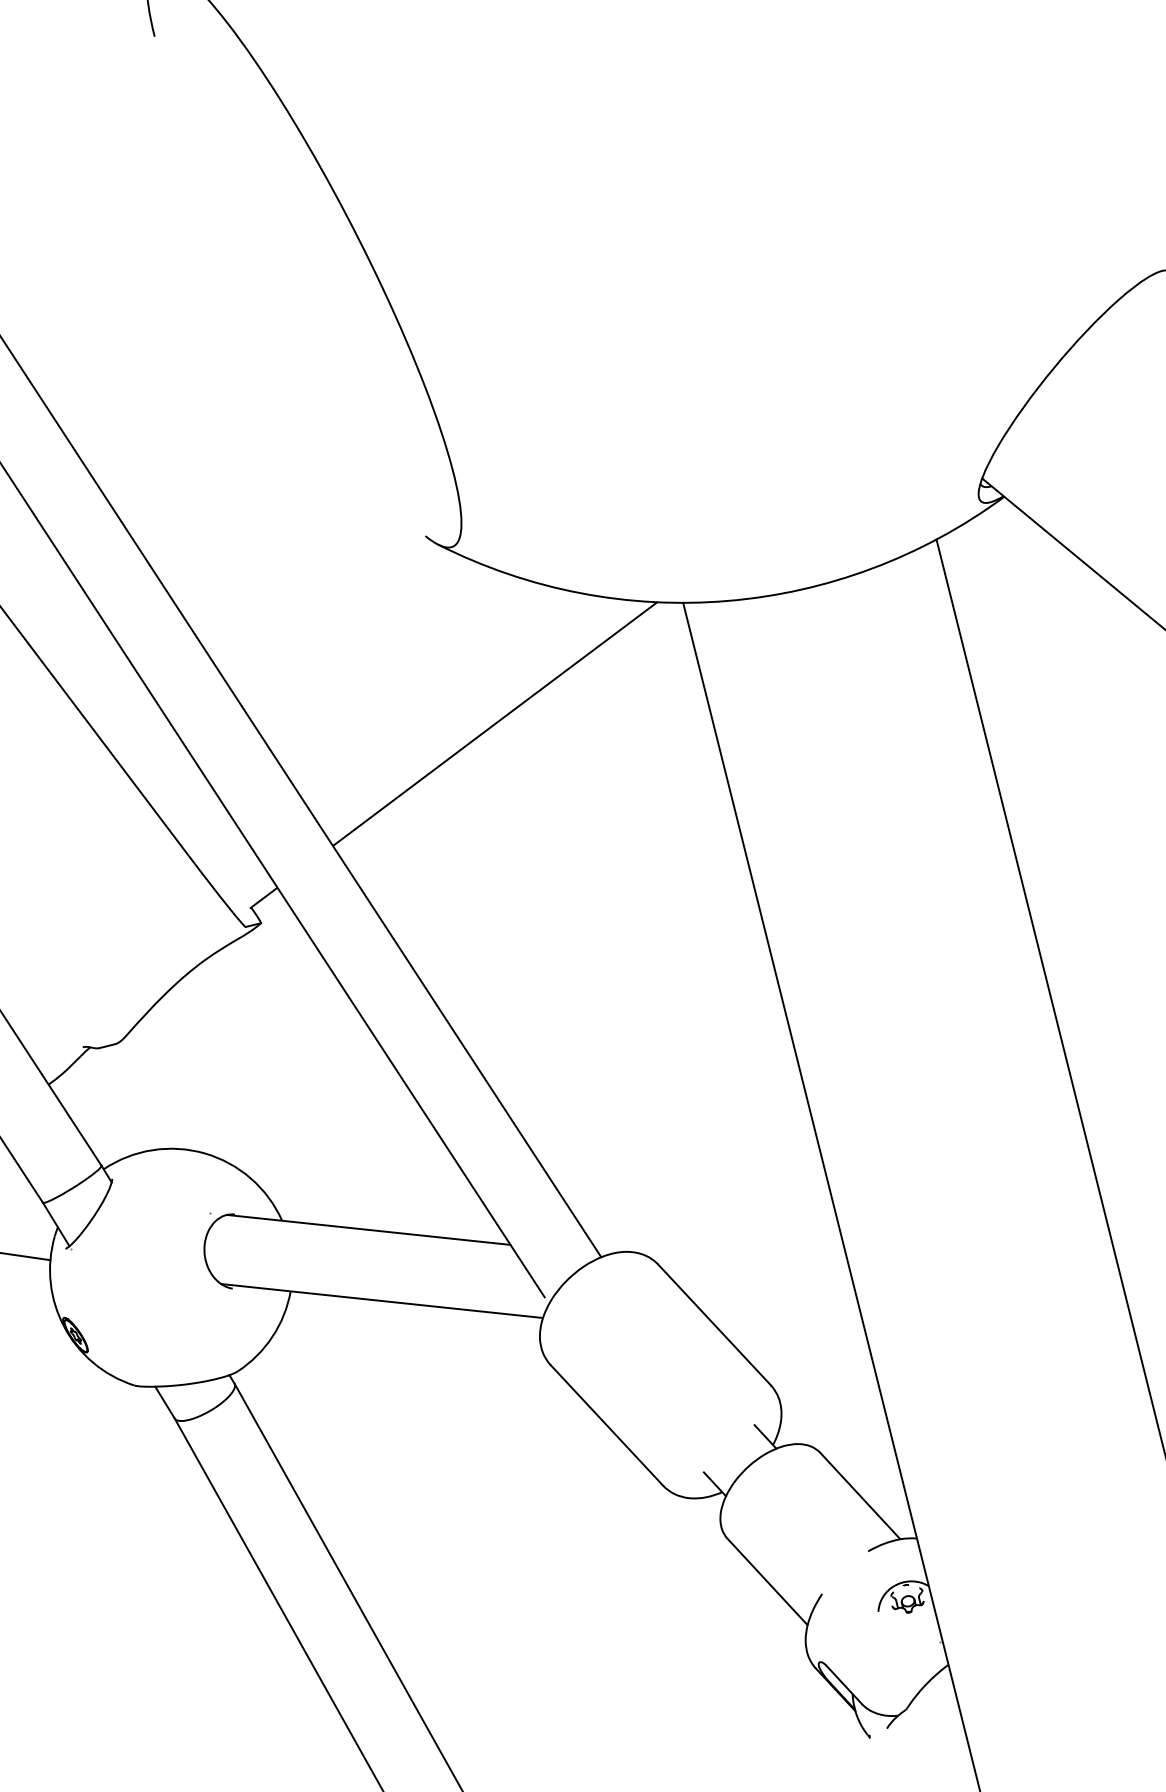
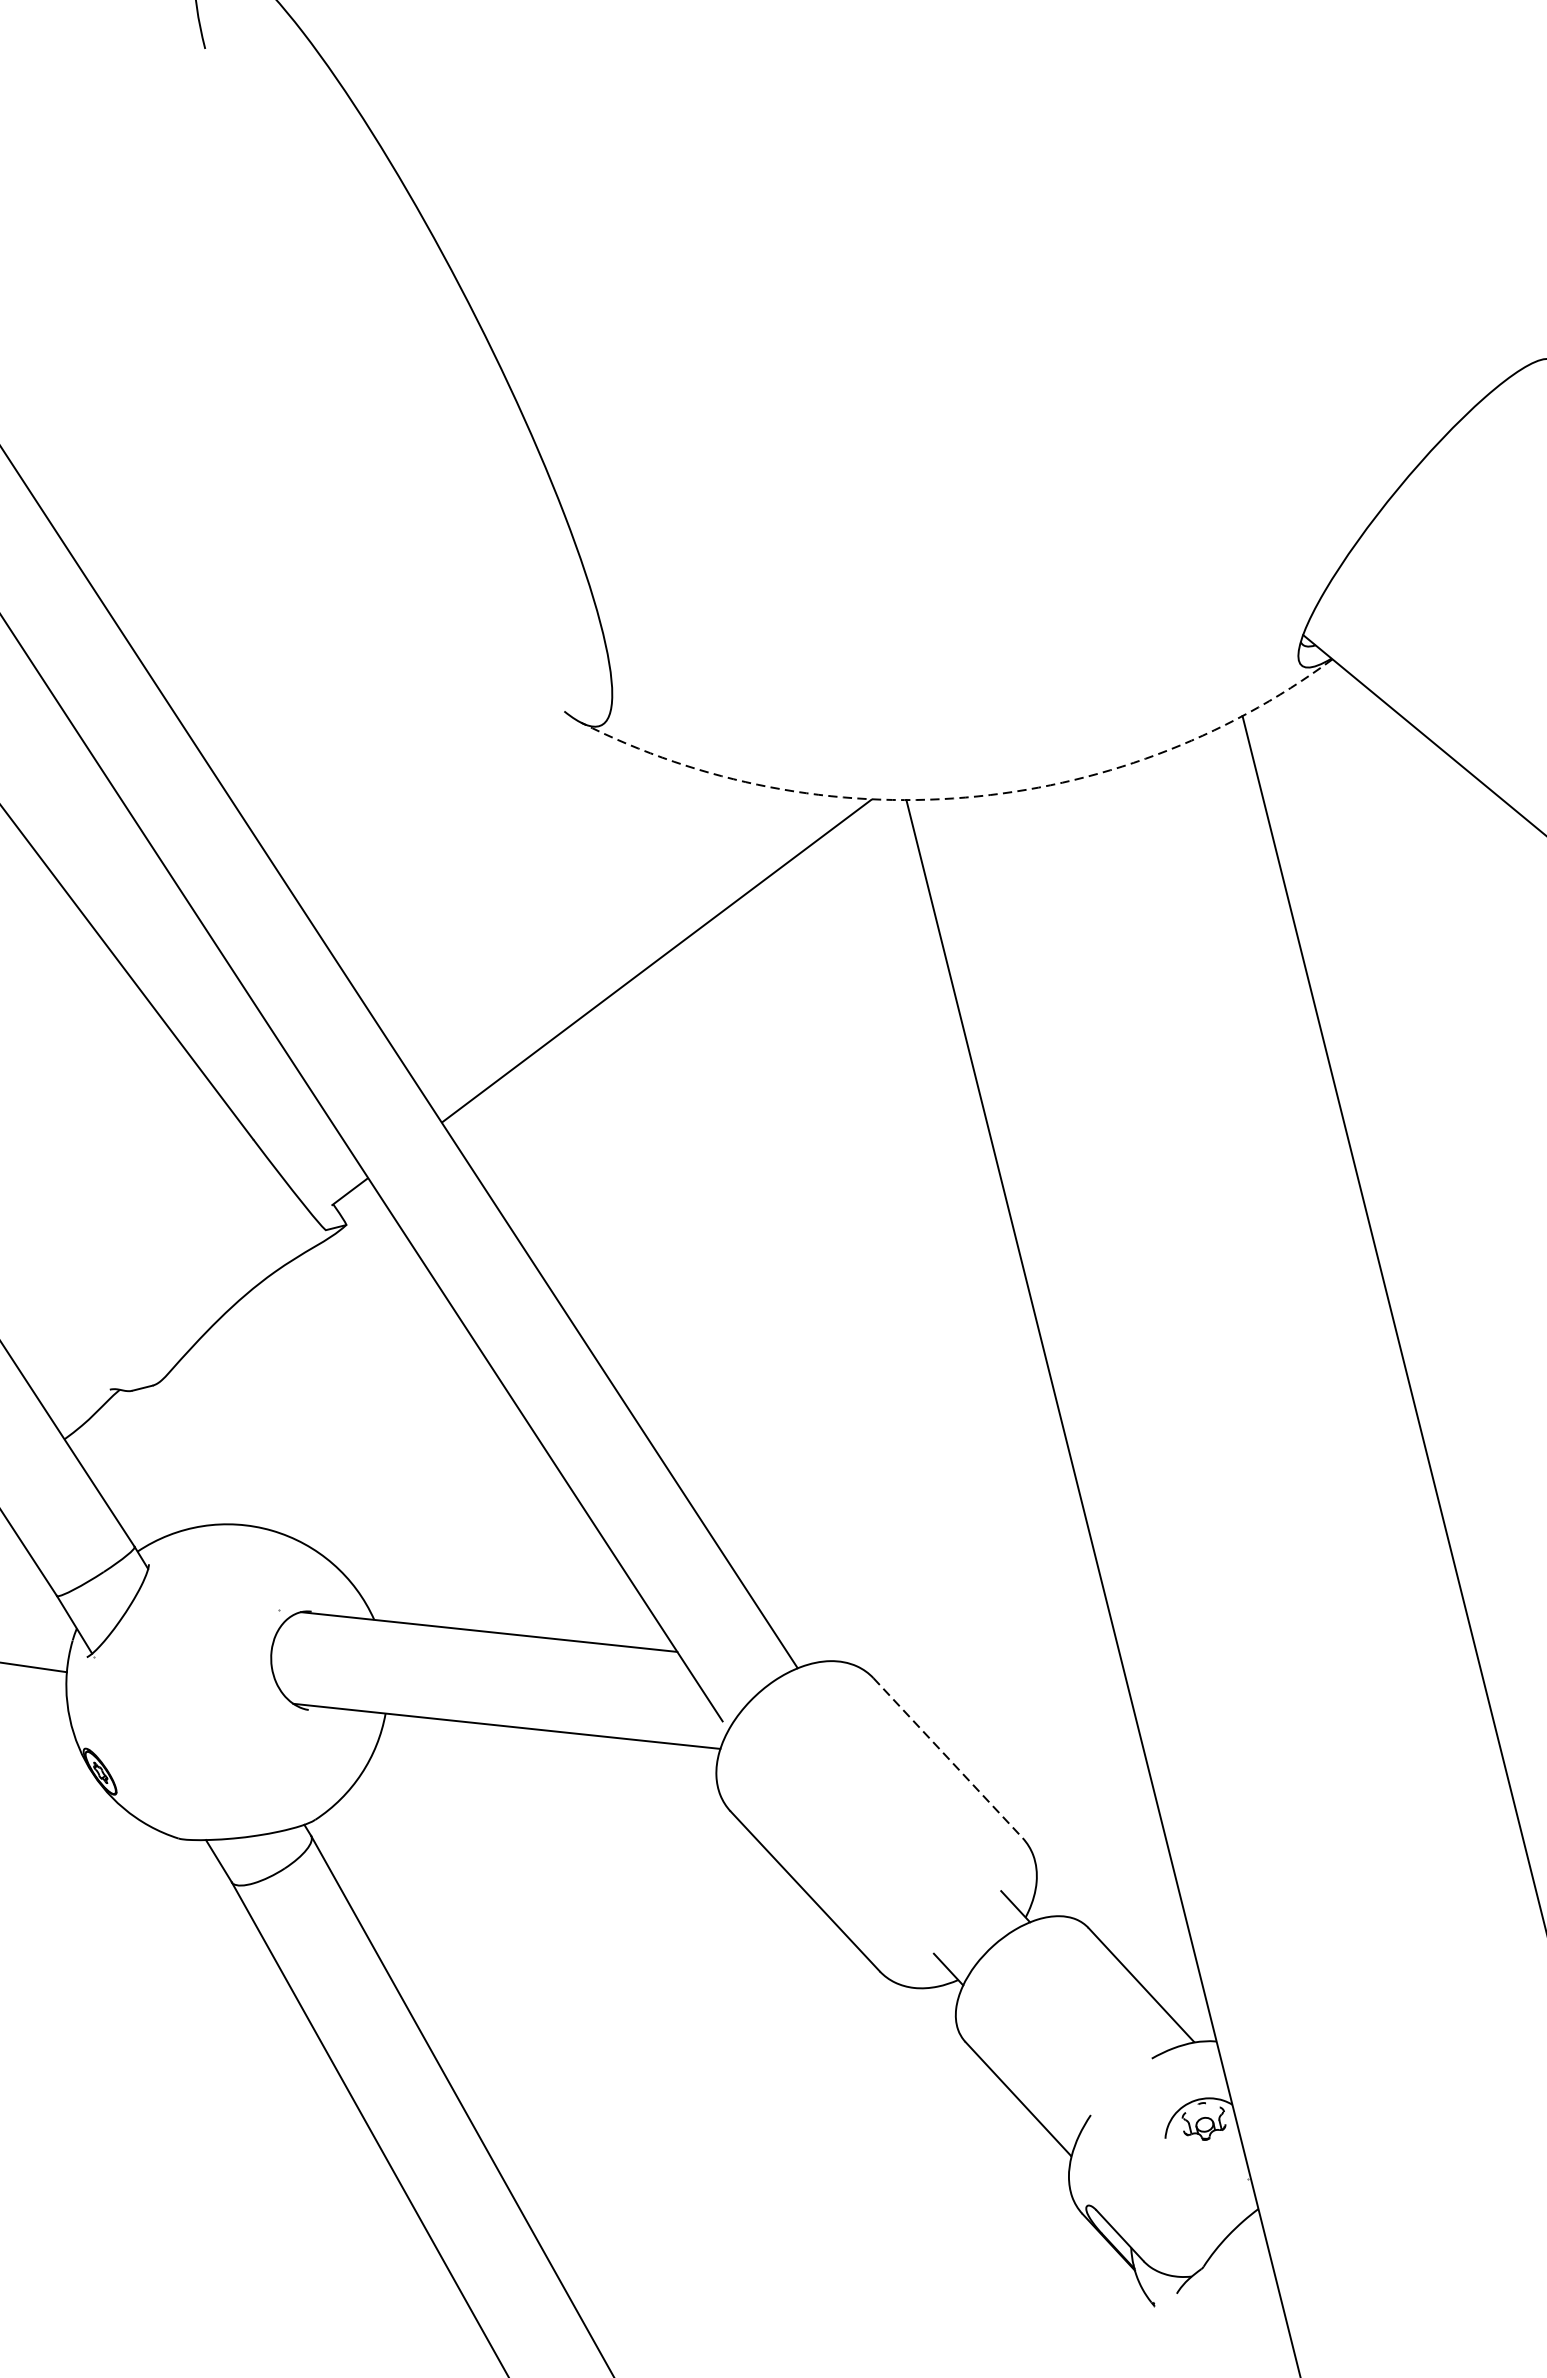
arc: (727, 600) -> (965, 796), solid -> dashed
line: (714, 1325) -> (947, 1758), solid -> dashed

